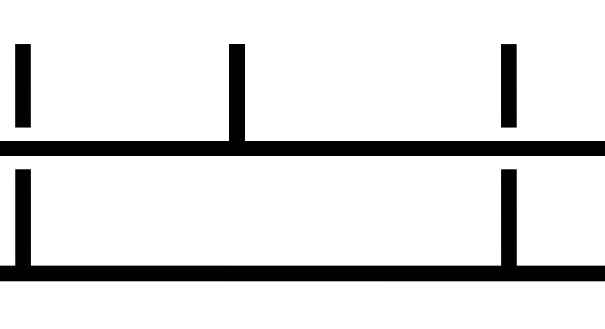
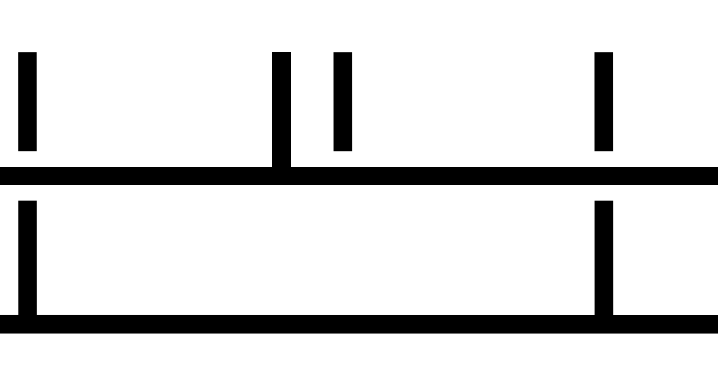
line: (288, 85) -> (342, 101), added

